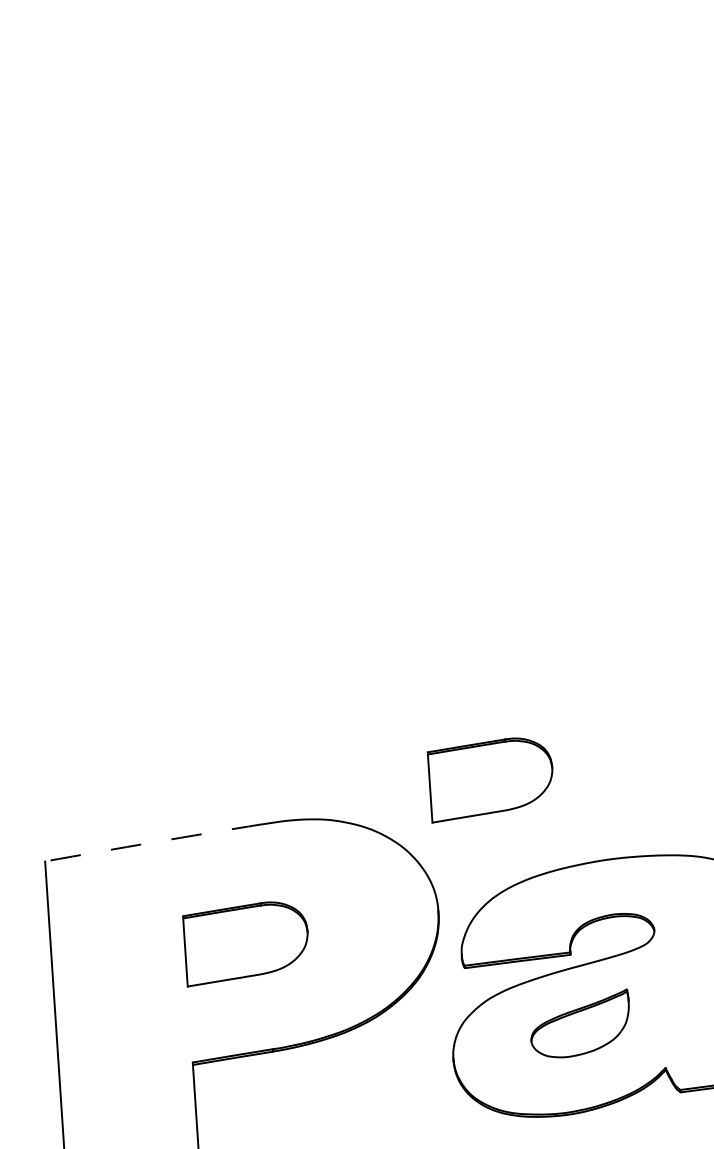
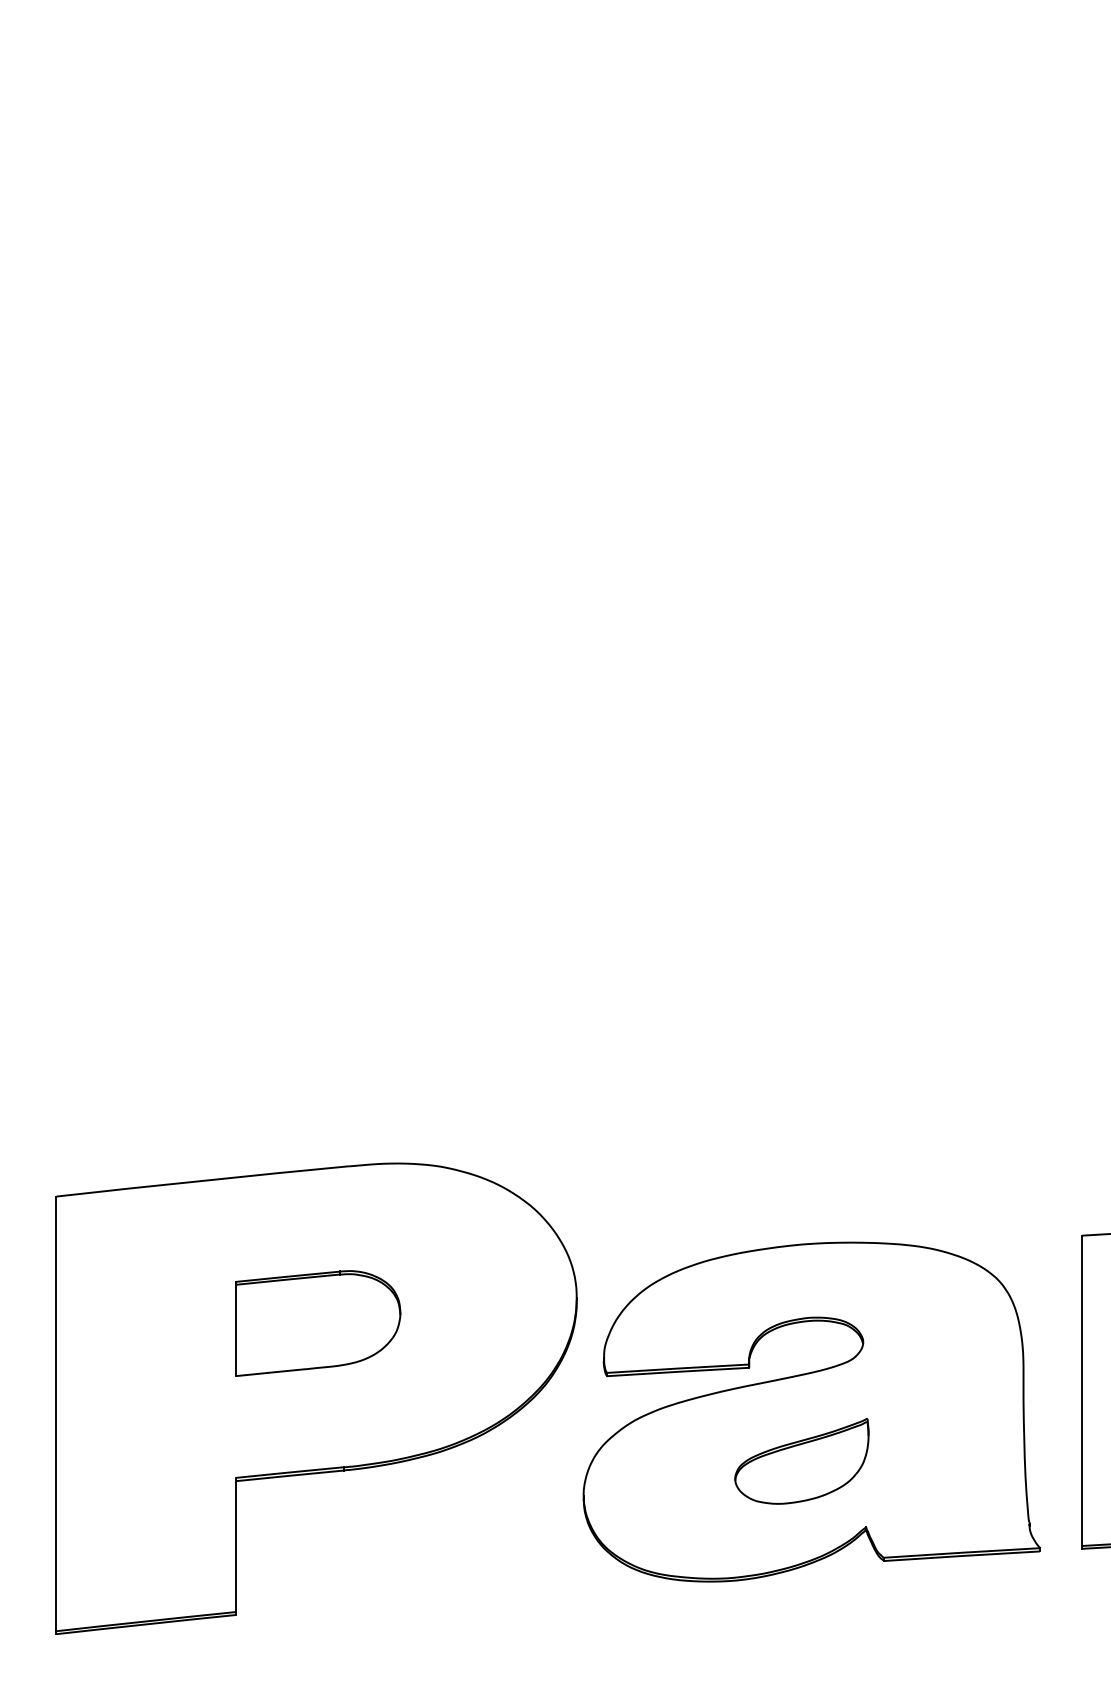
part: (491, 779) -> (659, 1126), removed
arc: (153, 842) -> (202, 1180), dashed -> solid
part: (579, 1024) -> (801, 1461), moved

